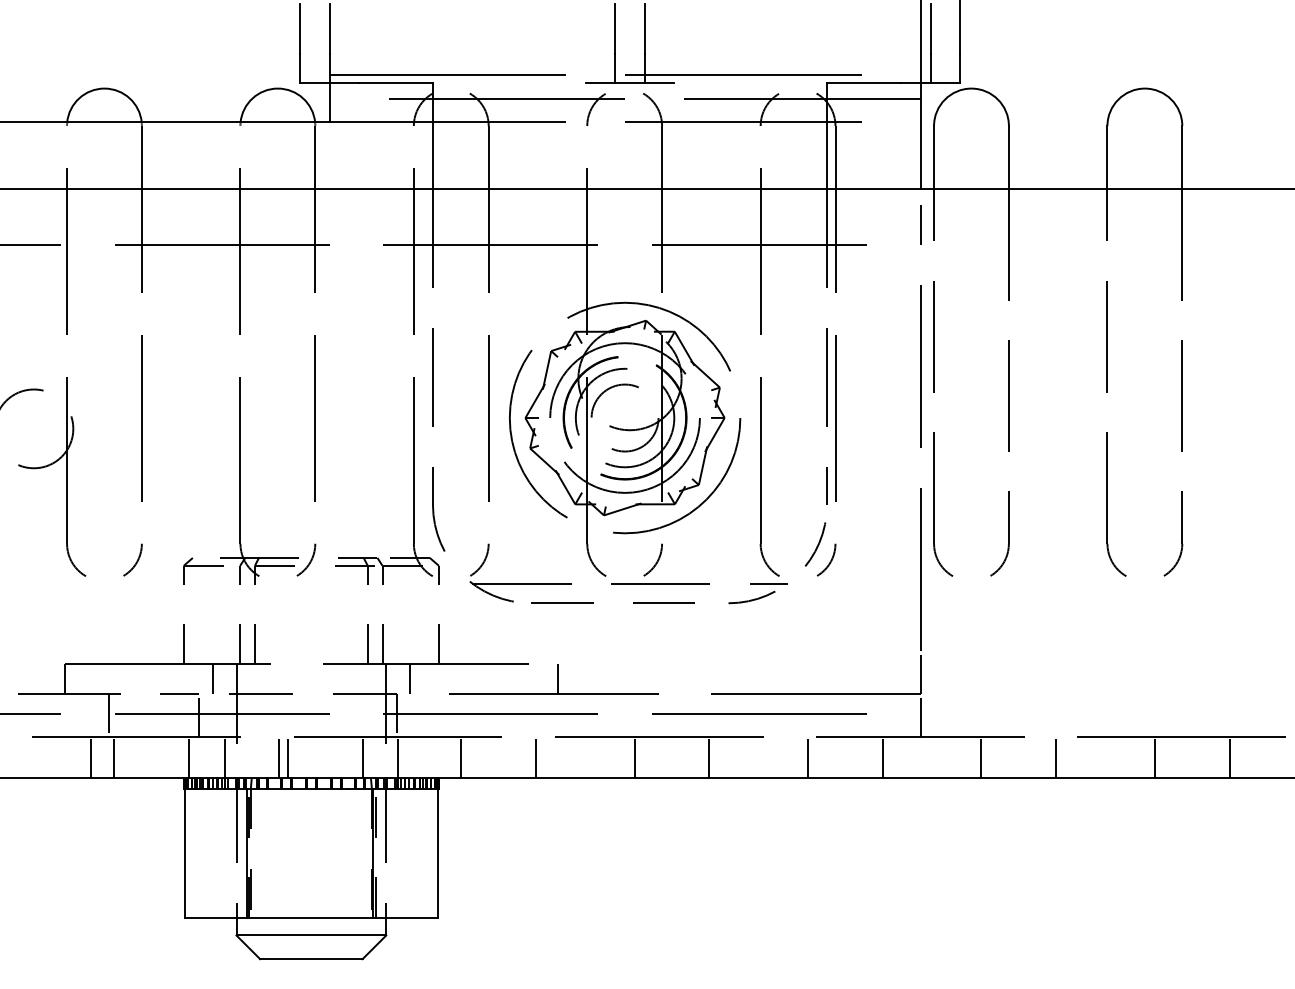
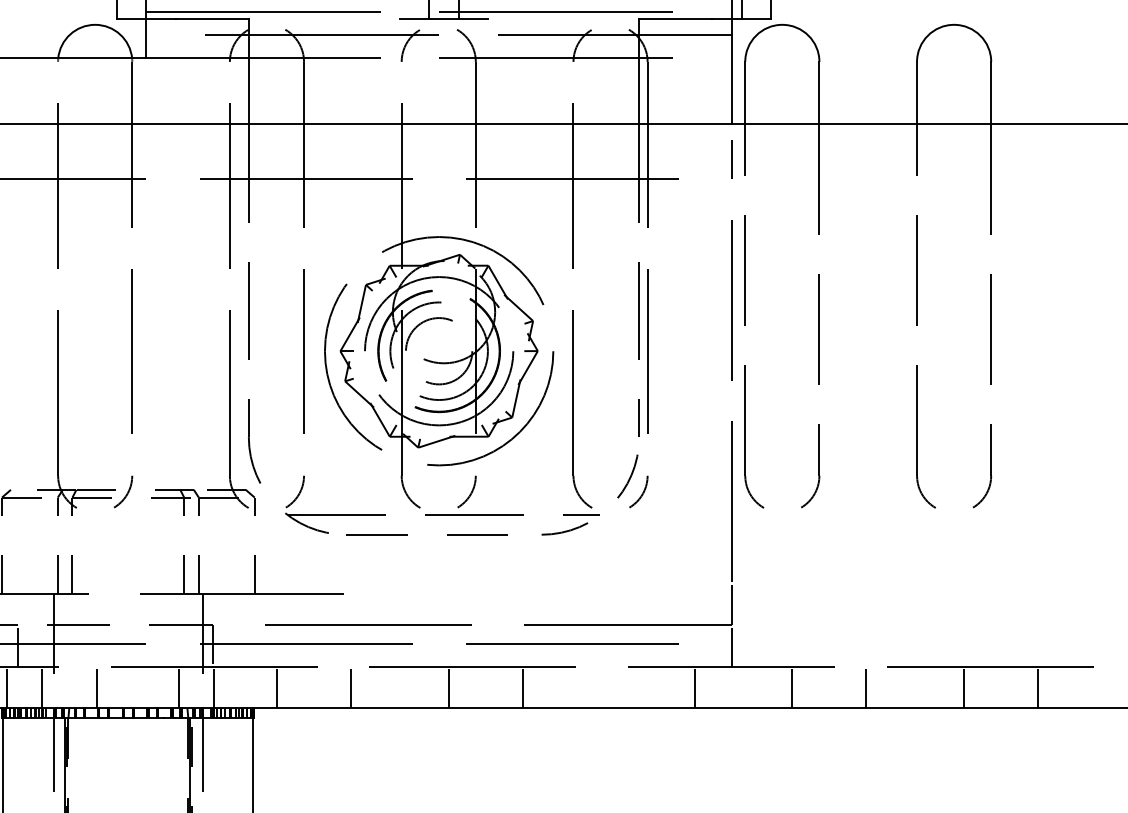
line: (212, 678) -> (30, 609), removed
line: (409, 678) -> (225, 609), removed
line: (557, 678) -> (372, 609), removed
line: (287, 757) -> (104, 687), removed
line: (807, 757) -> (619, 687), removed

